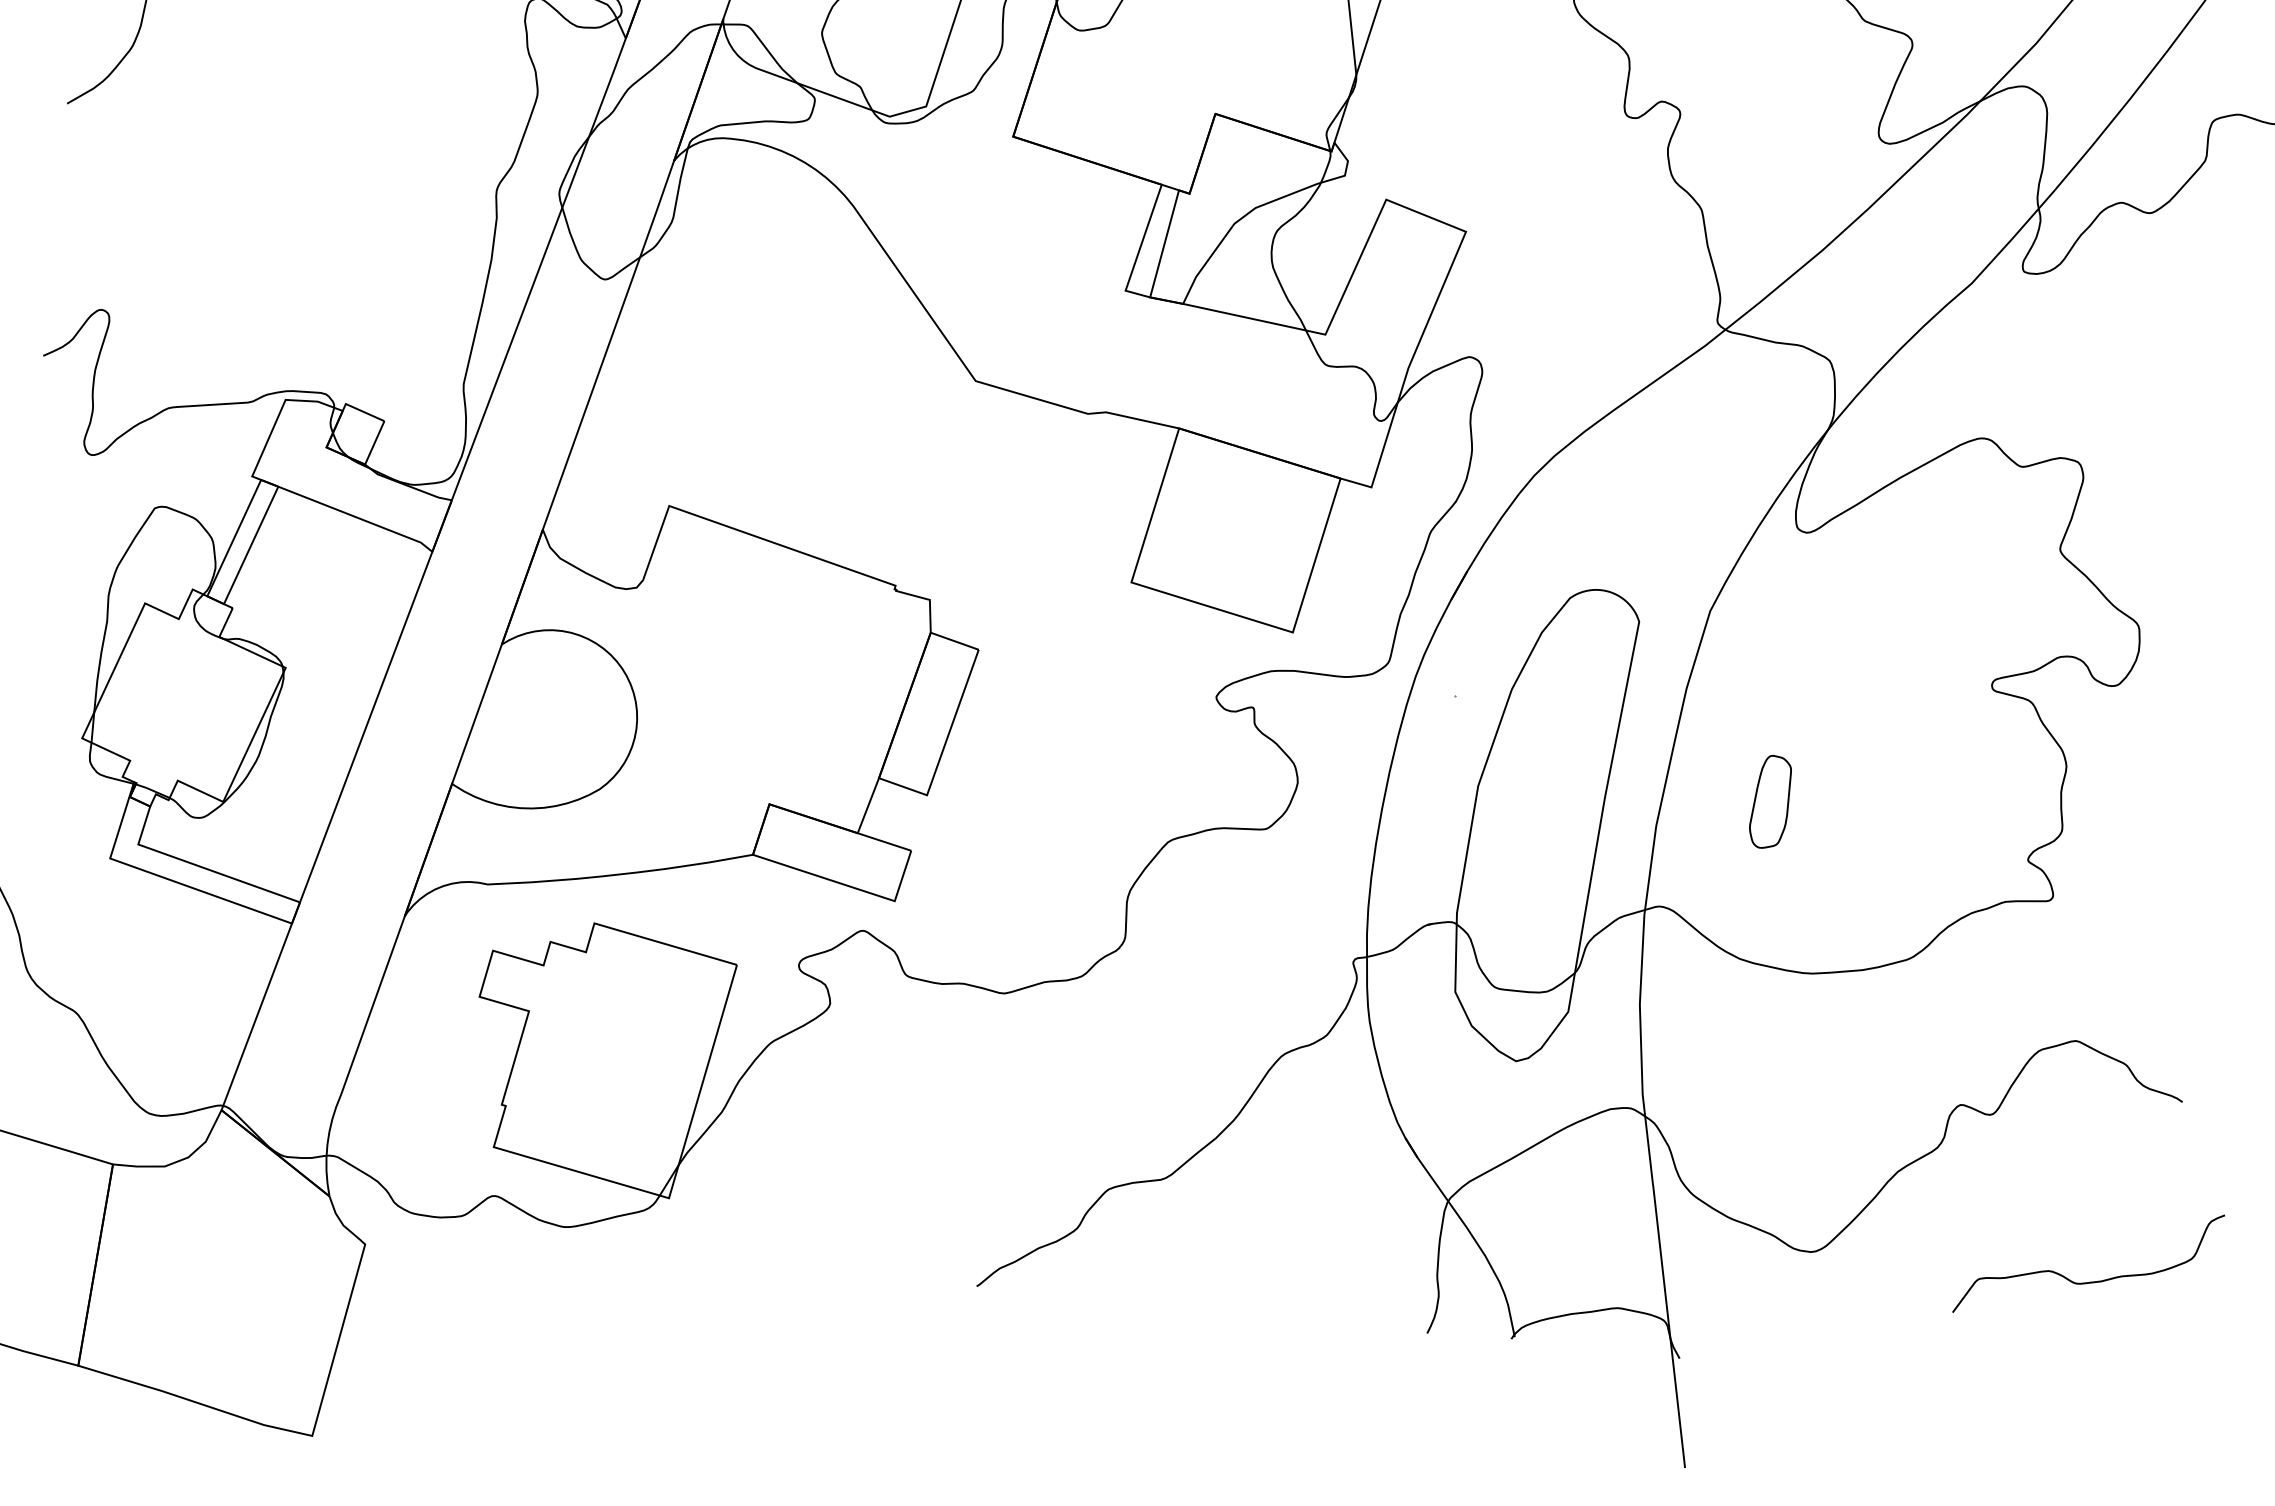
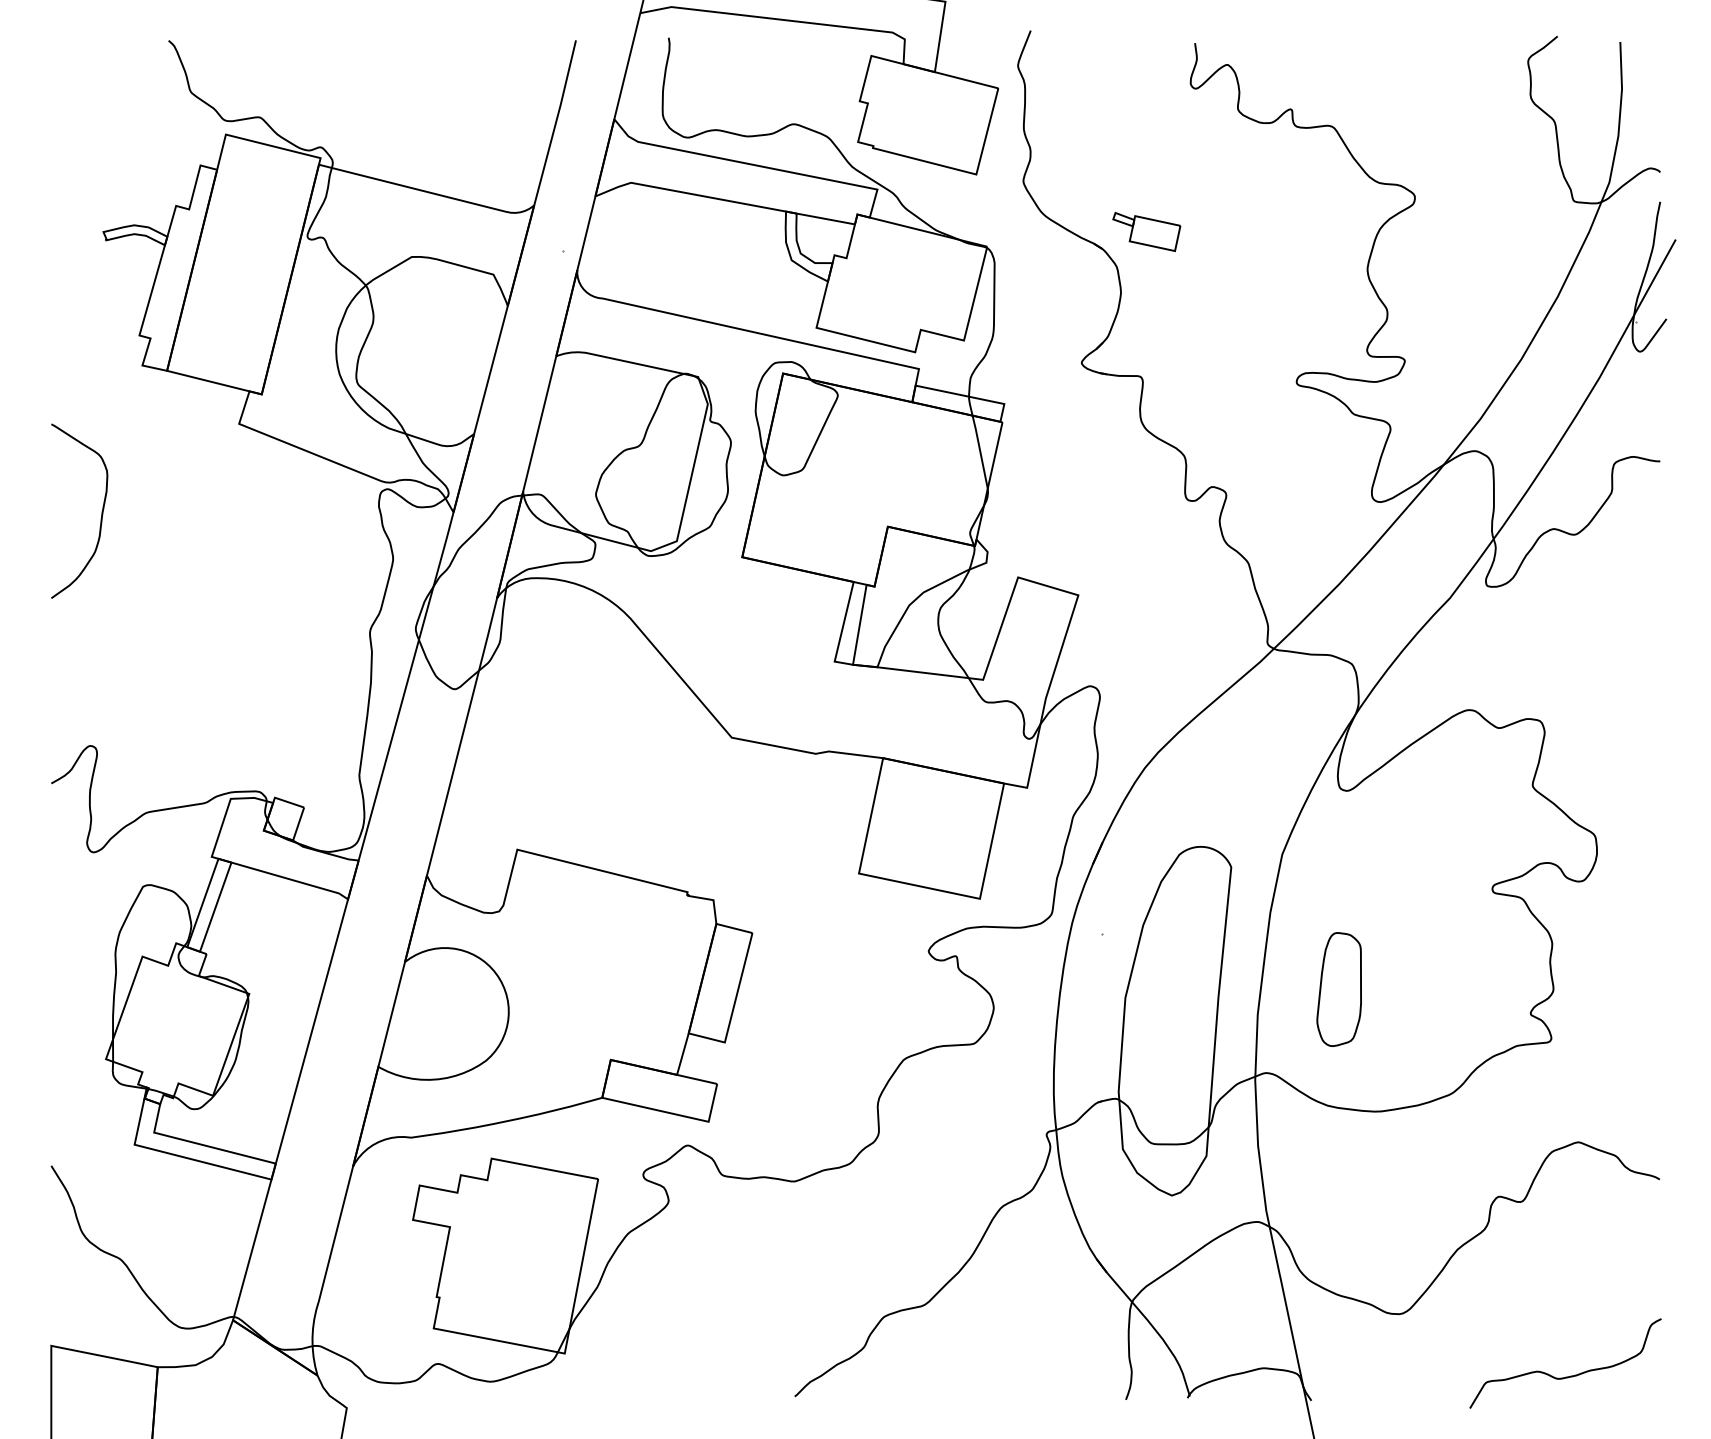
part: (1769, 802) -> (1338, 989), size x1.67
curve: (2093, 1280) -> (1570, 1375), moved

